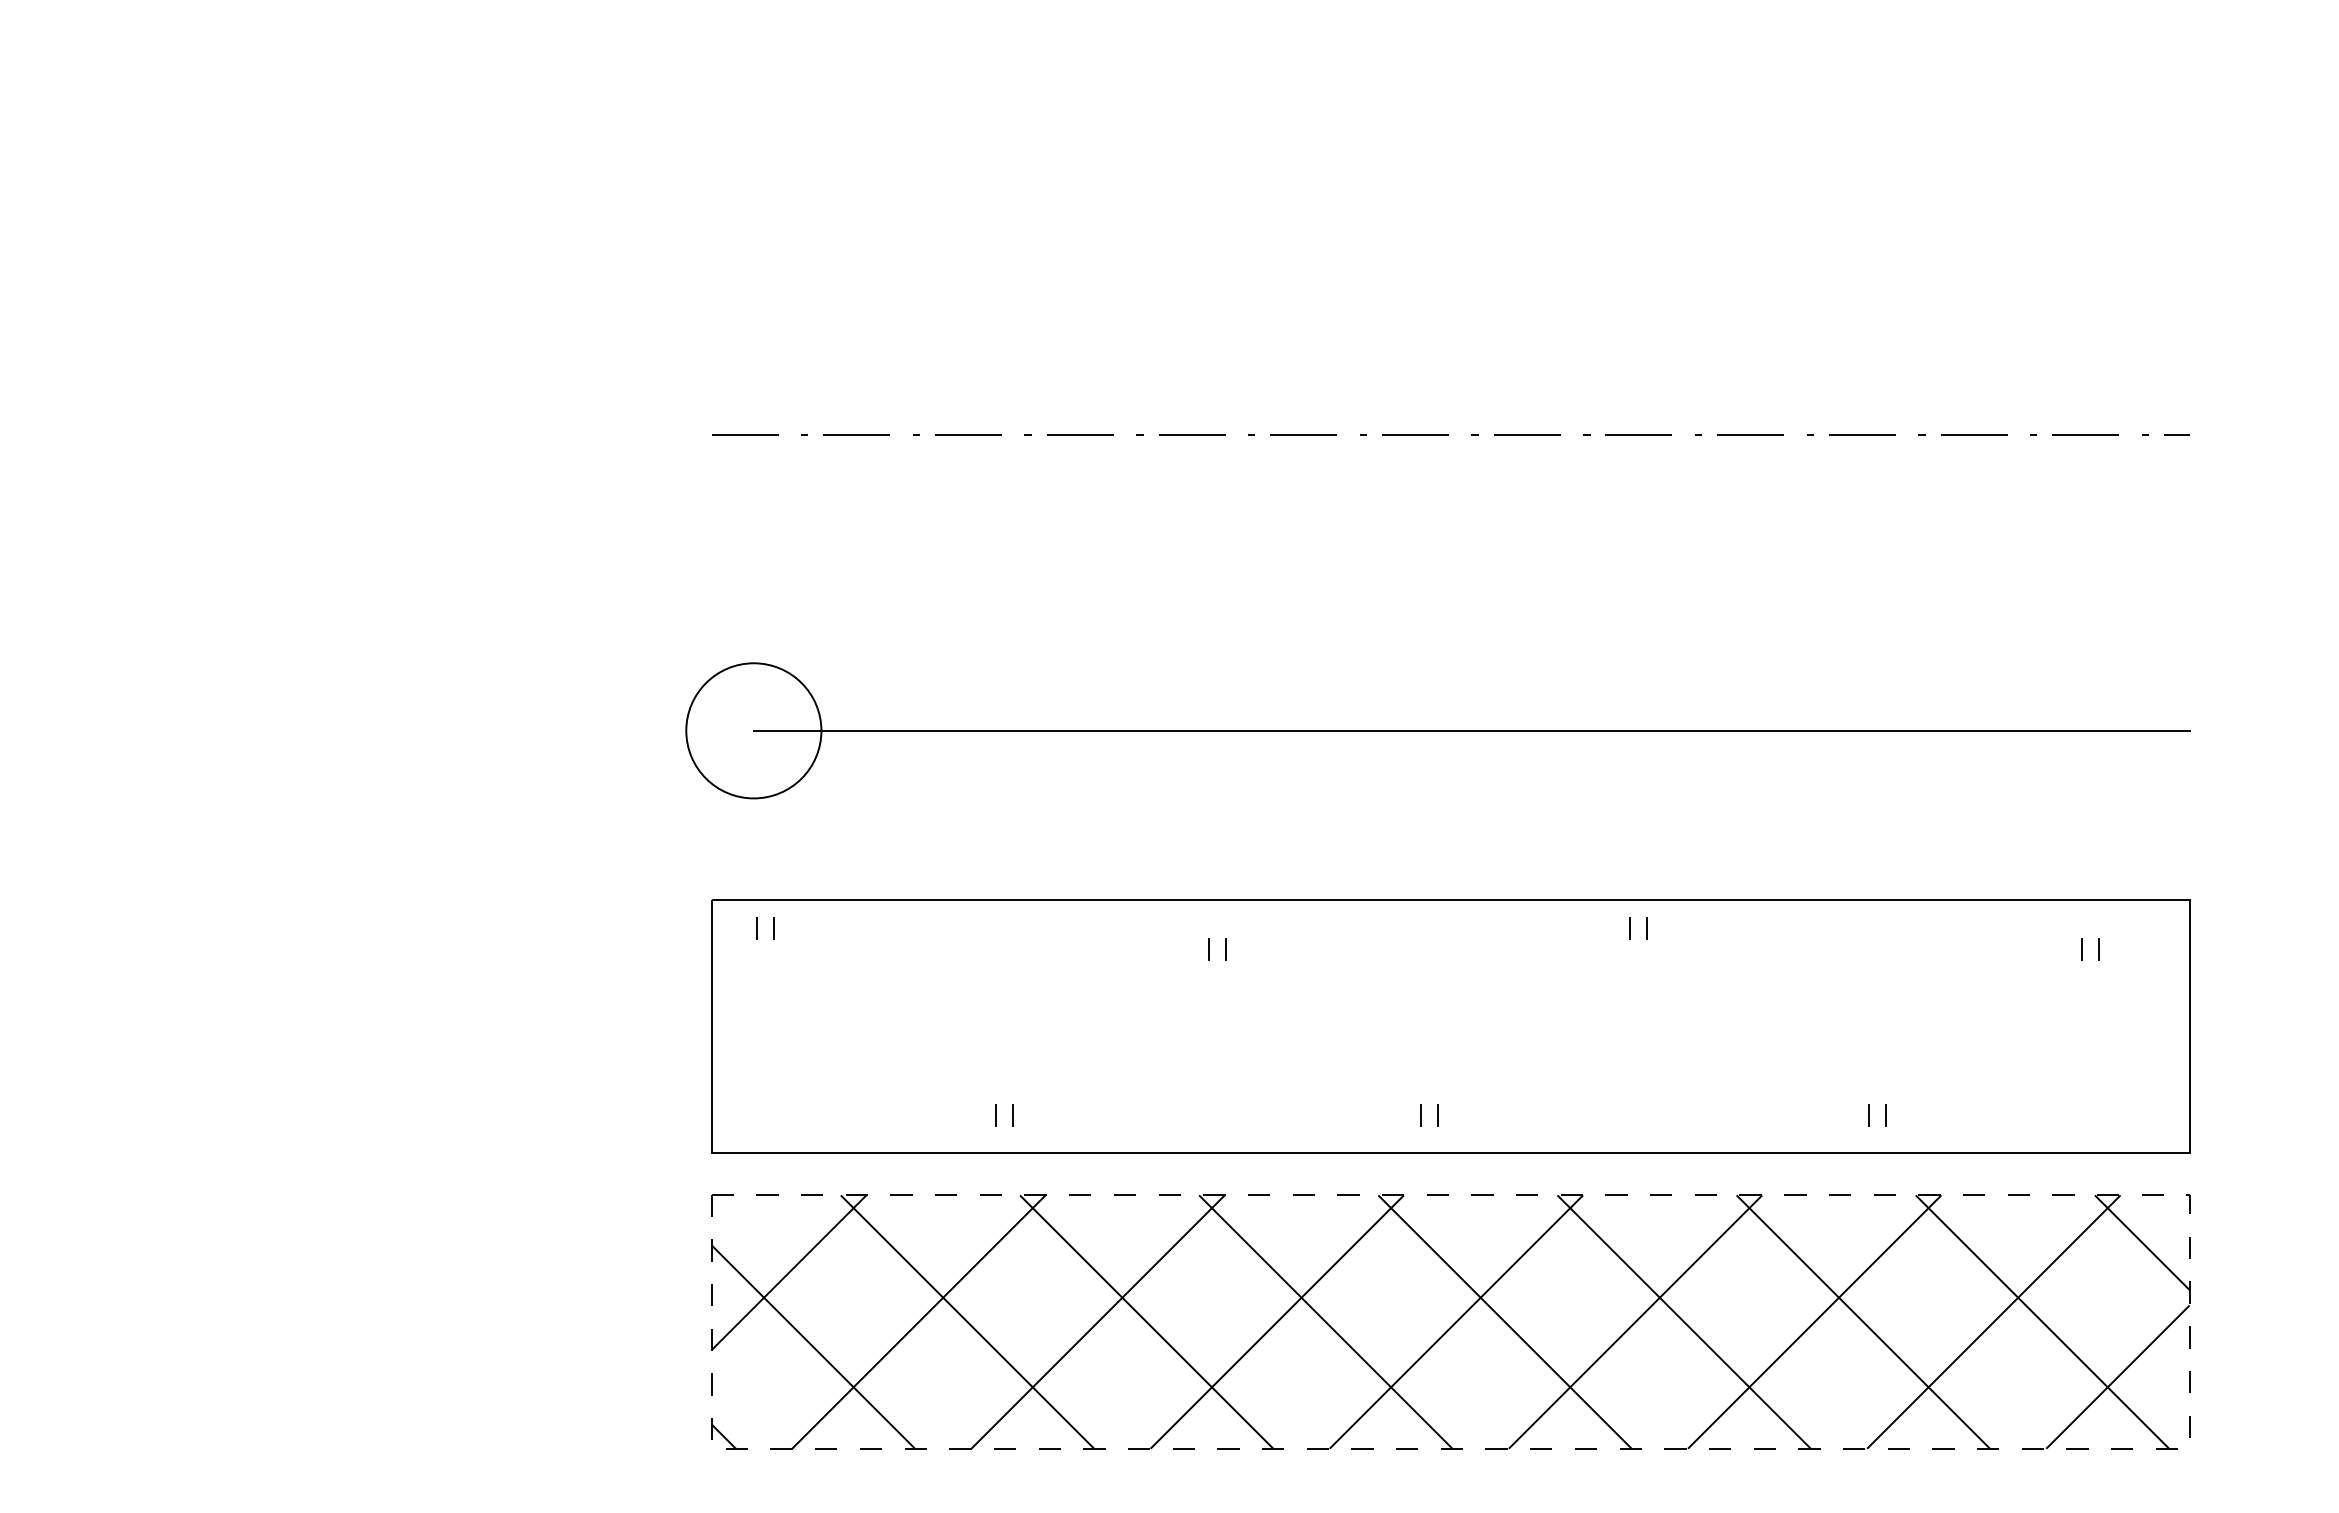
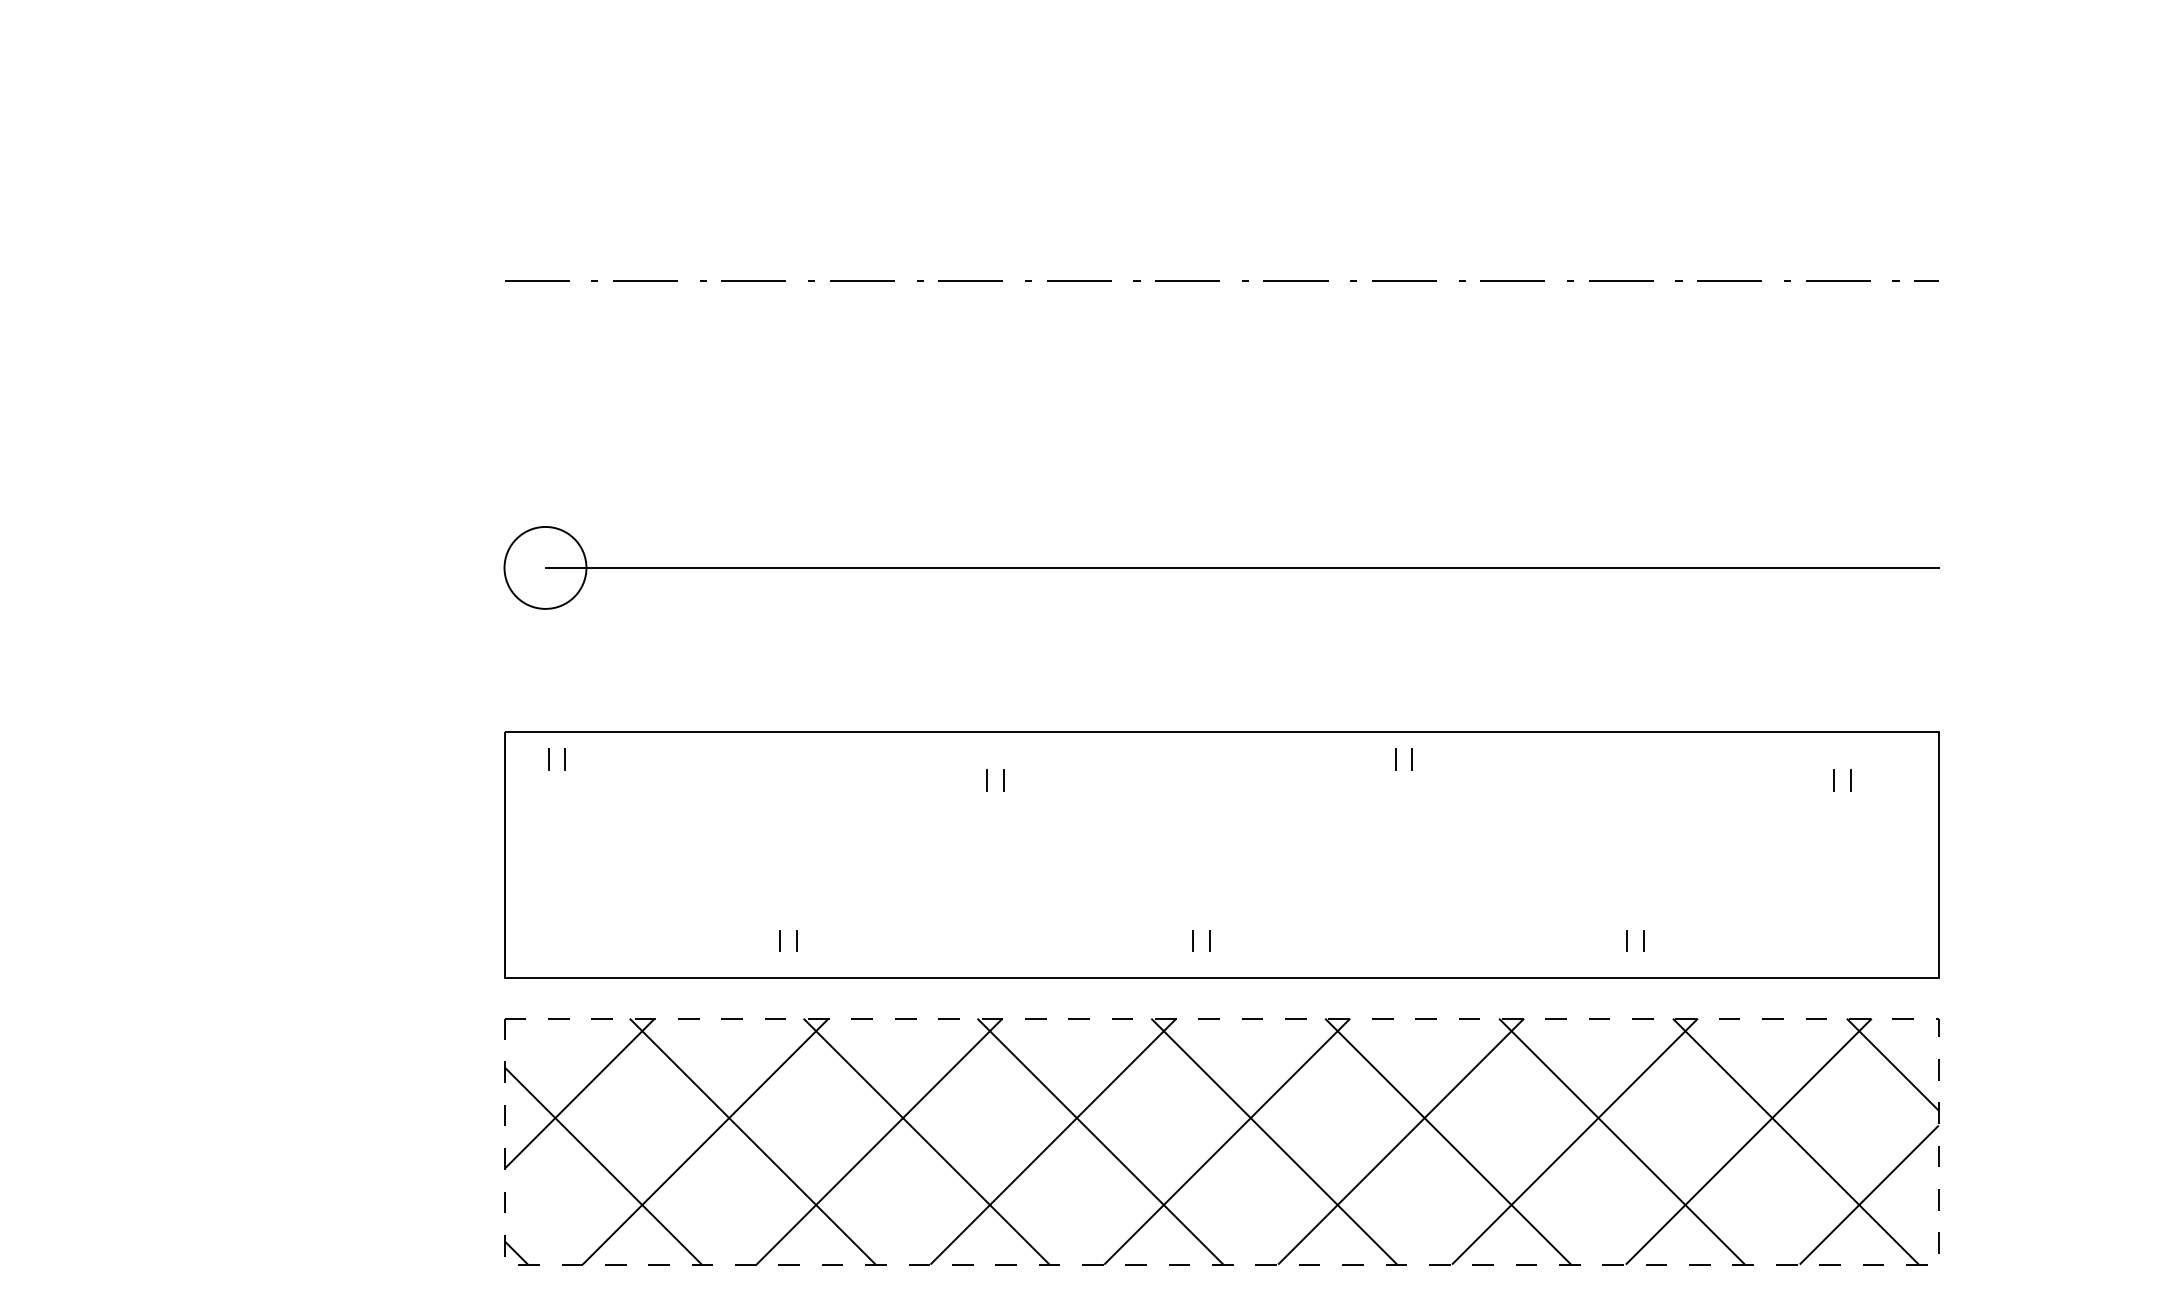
circle: (753, 730) -> (545, 567), size x0.62

